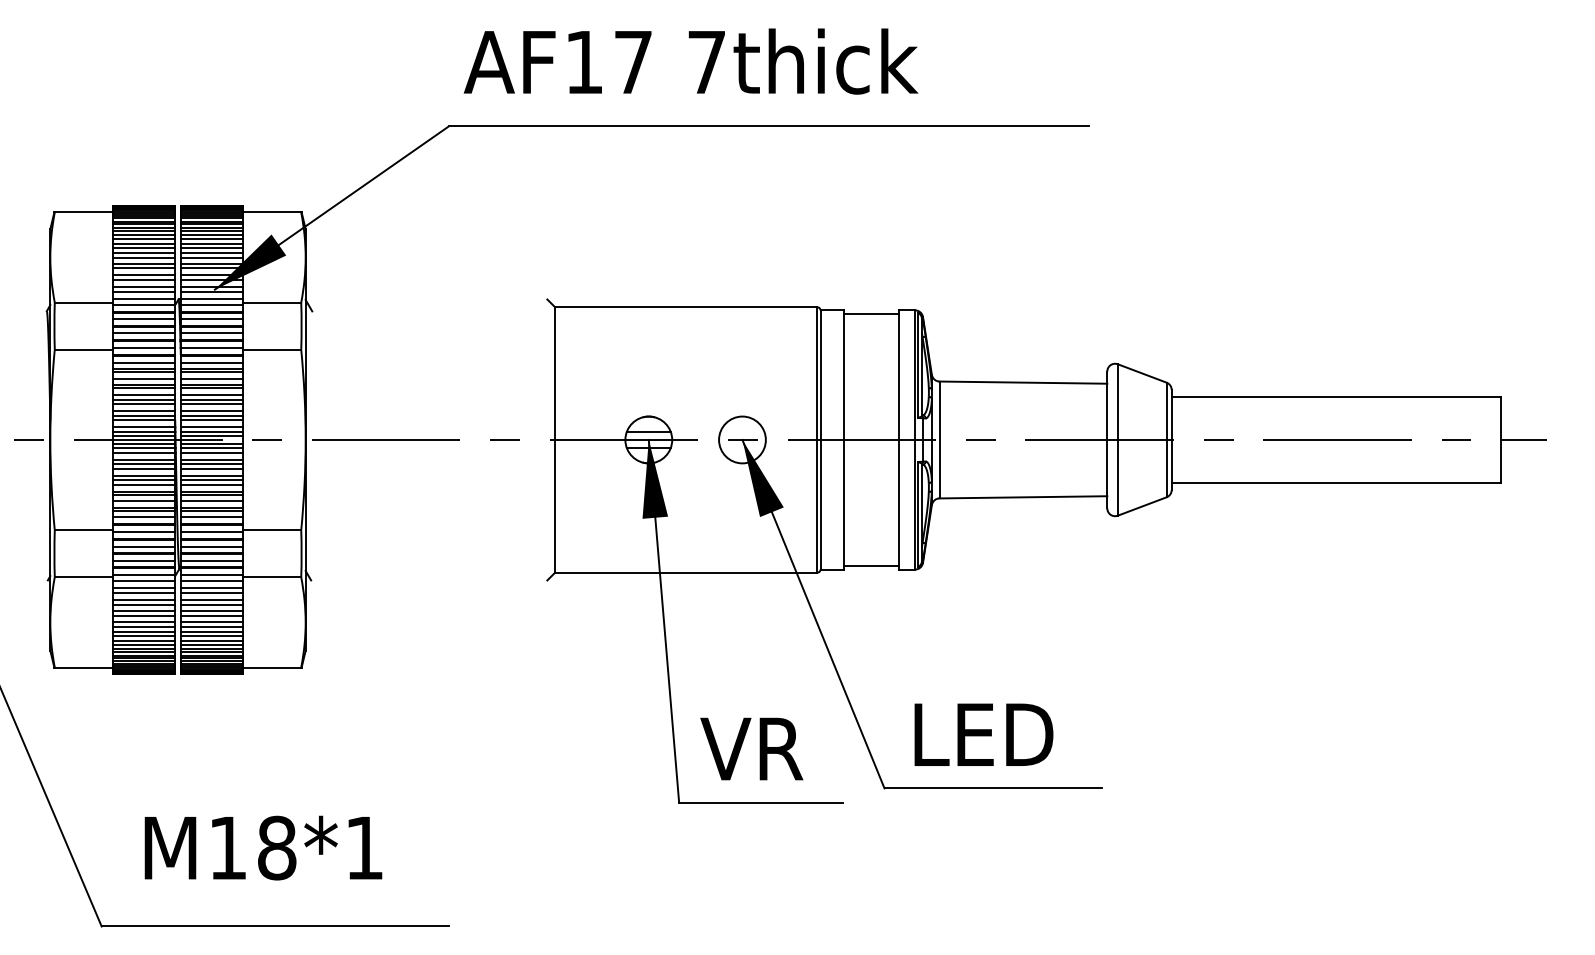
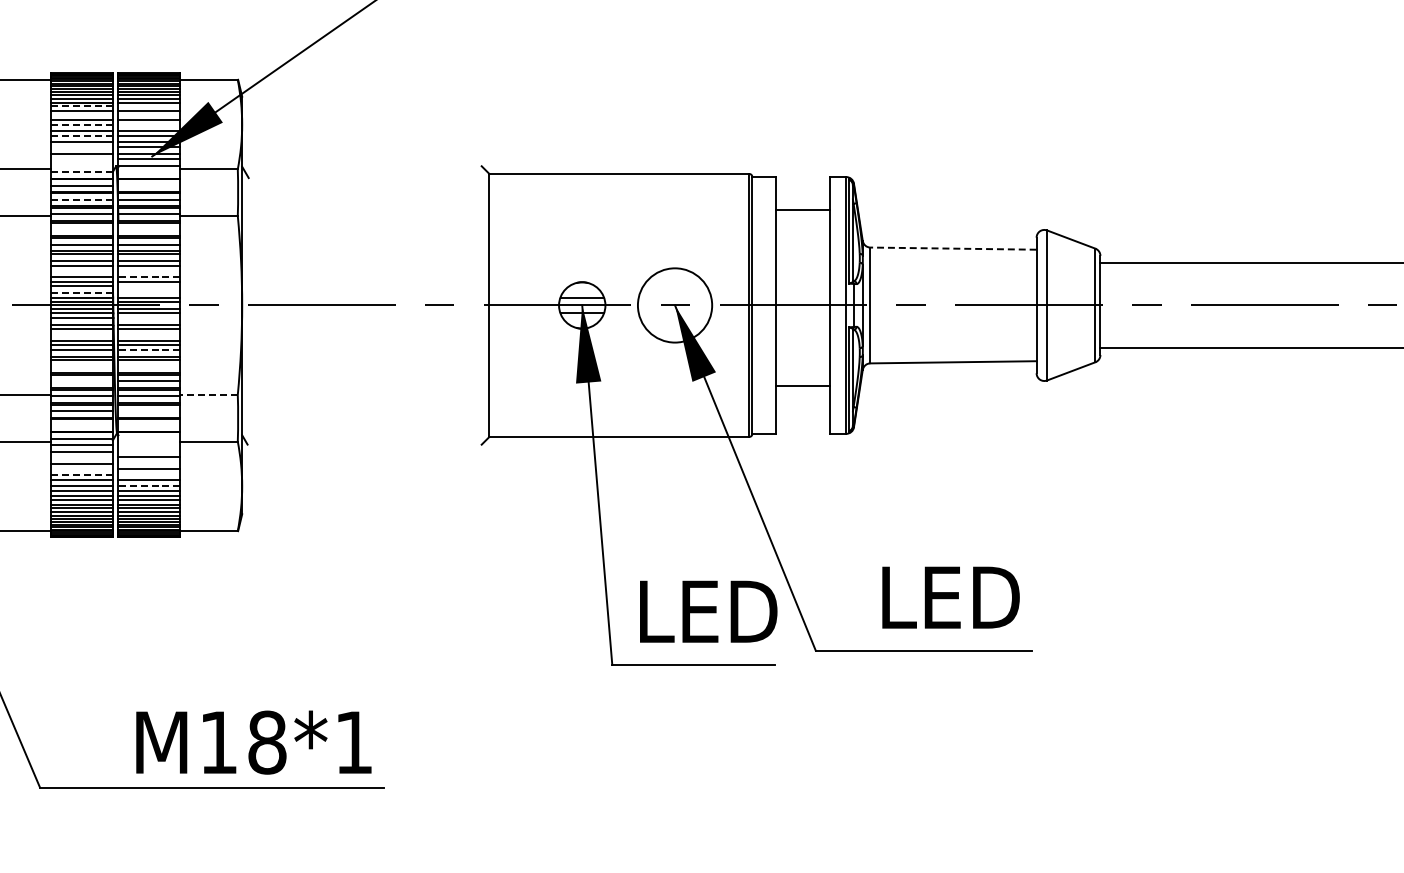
line: (144, 239) -> (82, 106), solid -> dashed
line: (211, 239) -> (148, 106), removed
line: (143, 247) -> (81, 114), removed
line: (211, 247) -> (148, 114), removed
line: (144, 257) -> (82, 124), solid -> dashed
line: (211, 257) -> (148, 124), removed
line: (144, 268) -> (82, 135), solid -> dashed
line: (143, 280) -> (81, 147), removed
line: (143, 292) -> (81, 159), removed
line: (143, 299) -> (81, 166), removed
line: (144, 305) -> (82, 172), solid -> dashed
line: (211, 305) -> (148, 172), removed
line: (870, 313) -> (801, 209), moved
line: (211, 319) -> (148, 186), removed
line: (144, 333) -> (82, 199), solid -> dashed
line: (143, 363) -> (81, 229), removed
line: (211, 363) -> (148, 229), removed
line: (1023, 382) -> (953, 248), solid -> dashed
line: (143, 403) -> (81, 269), removed
line: (211, 403) -> (148, 269), removed
line: (211, 411) -> (148, 277), solid -> dashed
line: (211, 419) -> (148, 285), removed
line: (144, 427) -> (82, 293), solid -> dashed
line: (211, 427) -> (148, 293), removed
circle: (742, 439) -> (675, 304), size x1.6
line: (211, 452) -> (148, 317), removed
line: (143, 468) -> (81, 333), removed
line: (211, 468) -> (148, 333), removed
line: (211, 485) -> (148, 350), solid -> dashed
line: (143, 500) -> (81, 365), removed
line: (211, 500) -> (148, 365), removed
line: (143, 516) -> (81, 381), removed
line: (272, 530) -> (209, 395), solid -> dashed
line: (211, 546) -> (148, 411), removed
line: (143, 560) -> (81, 424), removed
line: (211, 560) -> (148, 424), removed
line: (870, 566) -> (801, 386), moved
line: (211, 574) -> (148, 438), removed
line: (211, 580) -> (148, 444), removed
line: (211, 587) -> (148, 451), removed
line: (143, 593) -> (81, 457), removed
line: (211, 599) -> (148, 463), removed
line: (143, 605) -> (81, 469), removed
line: (144, 611) -> (82, 475), solid -> dashed
line: (211, 611) -> (148, 475), removed
line: (211, 622) -> (148, 486), solid -> dashed
text: (983, 734) -> (950, 597), moved
text: (772, 748) -> (704, 611), VR -> LED
text: (263, 847) -> (253, 742), moved

